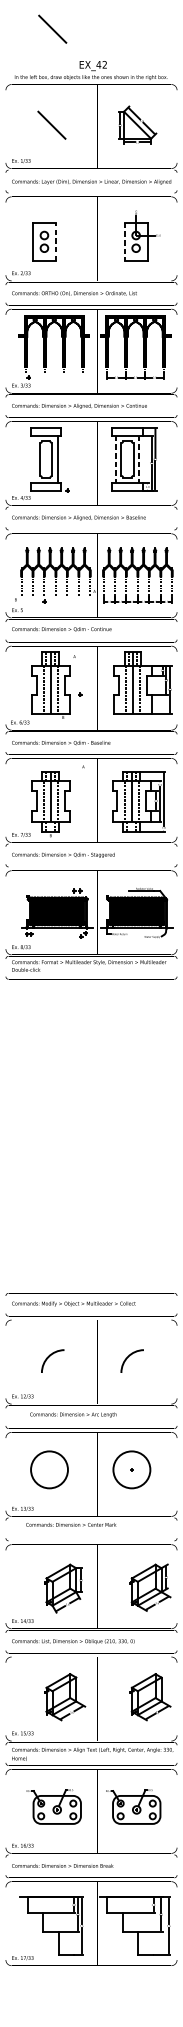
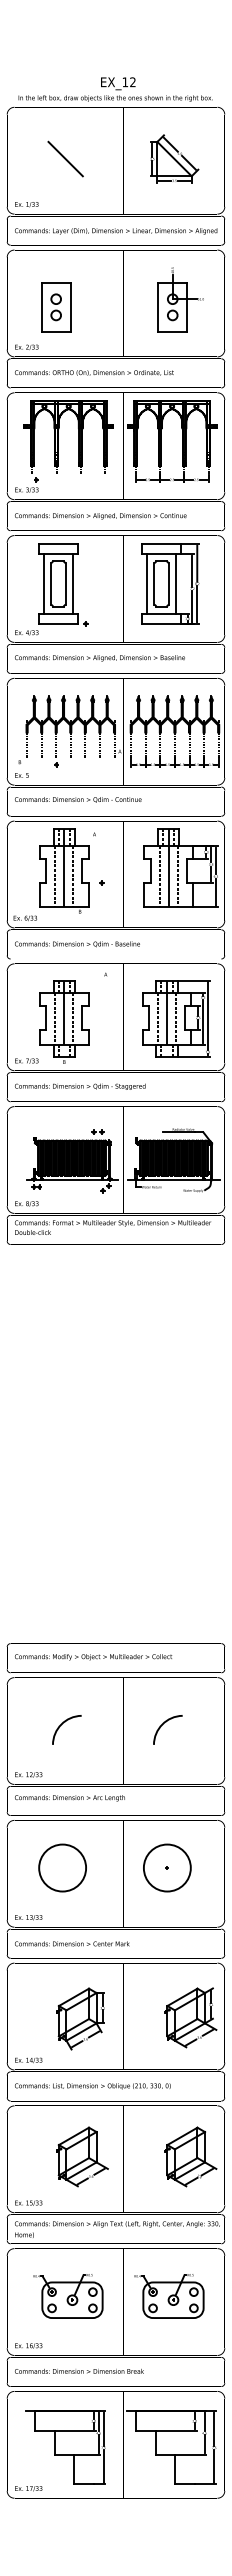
line: (52, 28) -> (66, 36), removed
text: (98, 65) -> (125, 82), EX_42 -> EX_12
line: (55, 241) -> (70, 306), dashed -> solid
line: (124, 242) -> (158, 307), dashed -> solid
line: (34, 459) -> (43, 583), added
line: (116, 459) -> (147, 584), dashed -> solid
line: (139, 459) -> (176, 584), dashed -> solid
text: (73, 1415) -> (69, 1798), moved
text: (71, 1524) -> (72, 1943), moved

